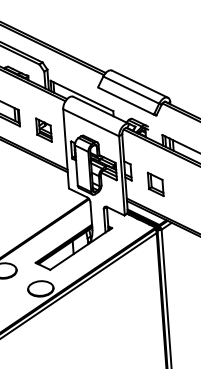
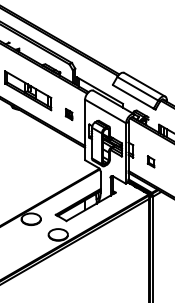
part: (42, 130) -> (68, 114), size x0.6
part: (154, 184) -> (150, 161), size x0.6

